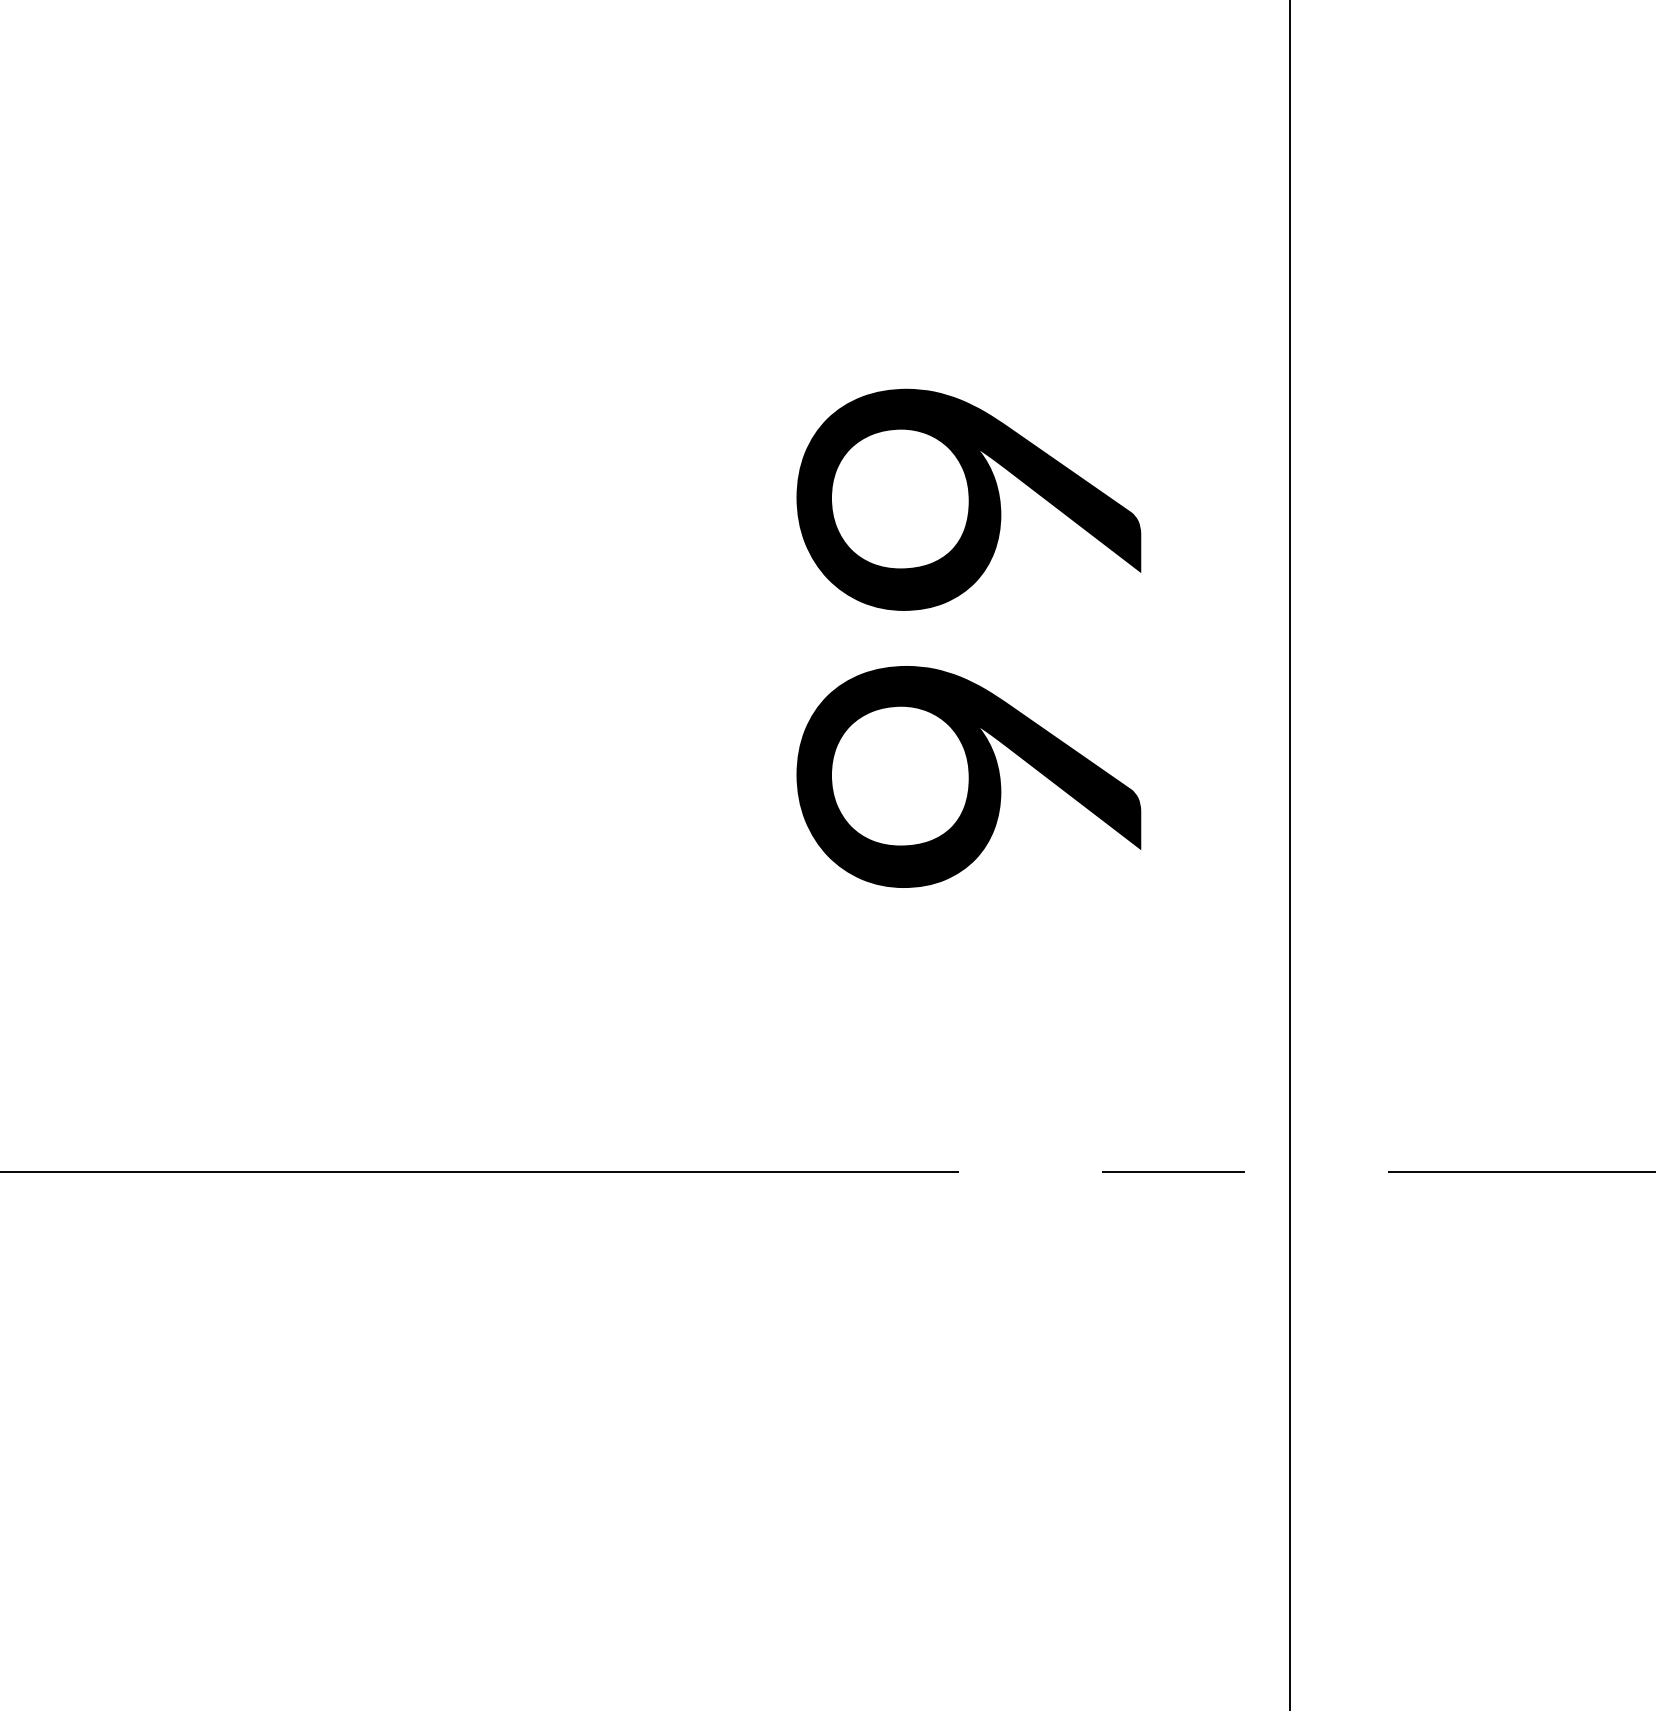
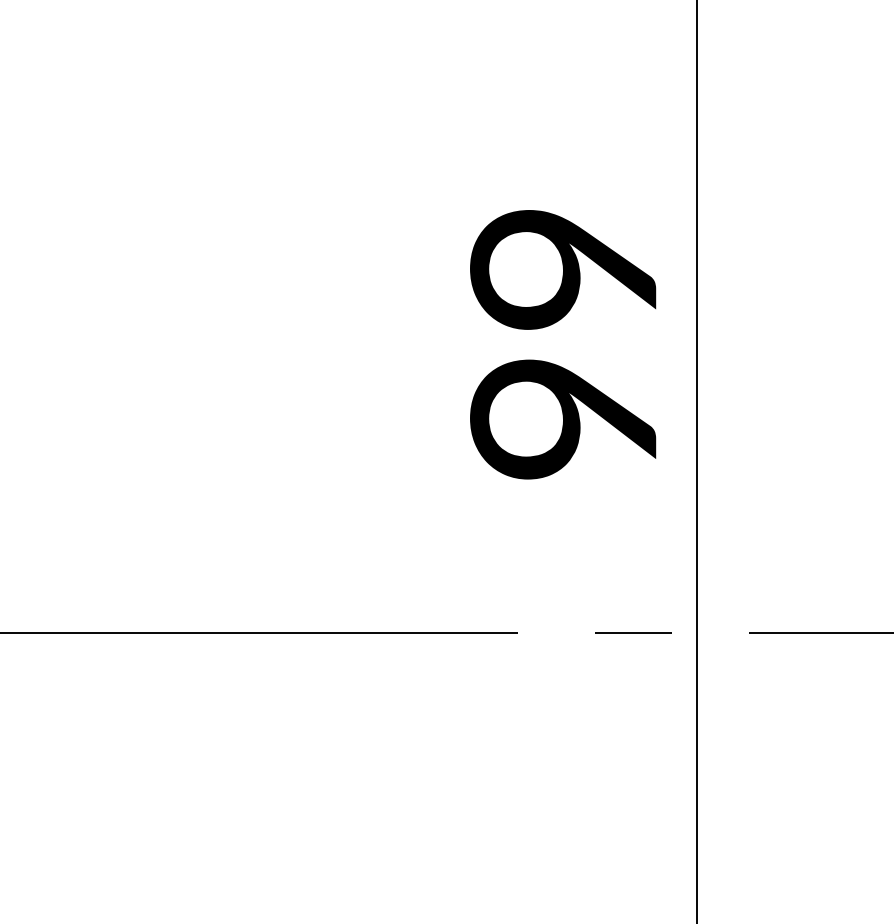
text: (969, 637) -> (563, 344), moved

